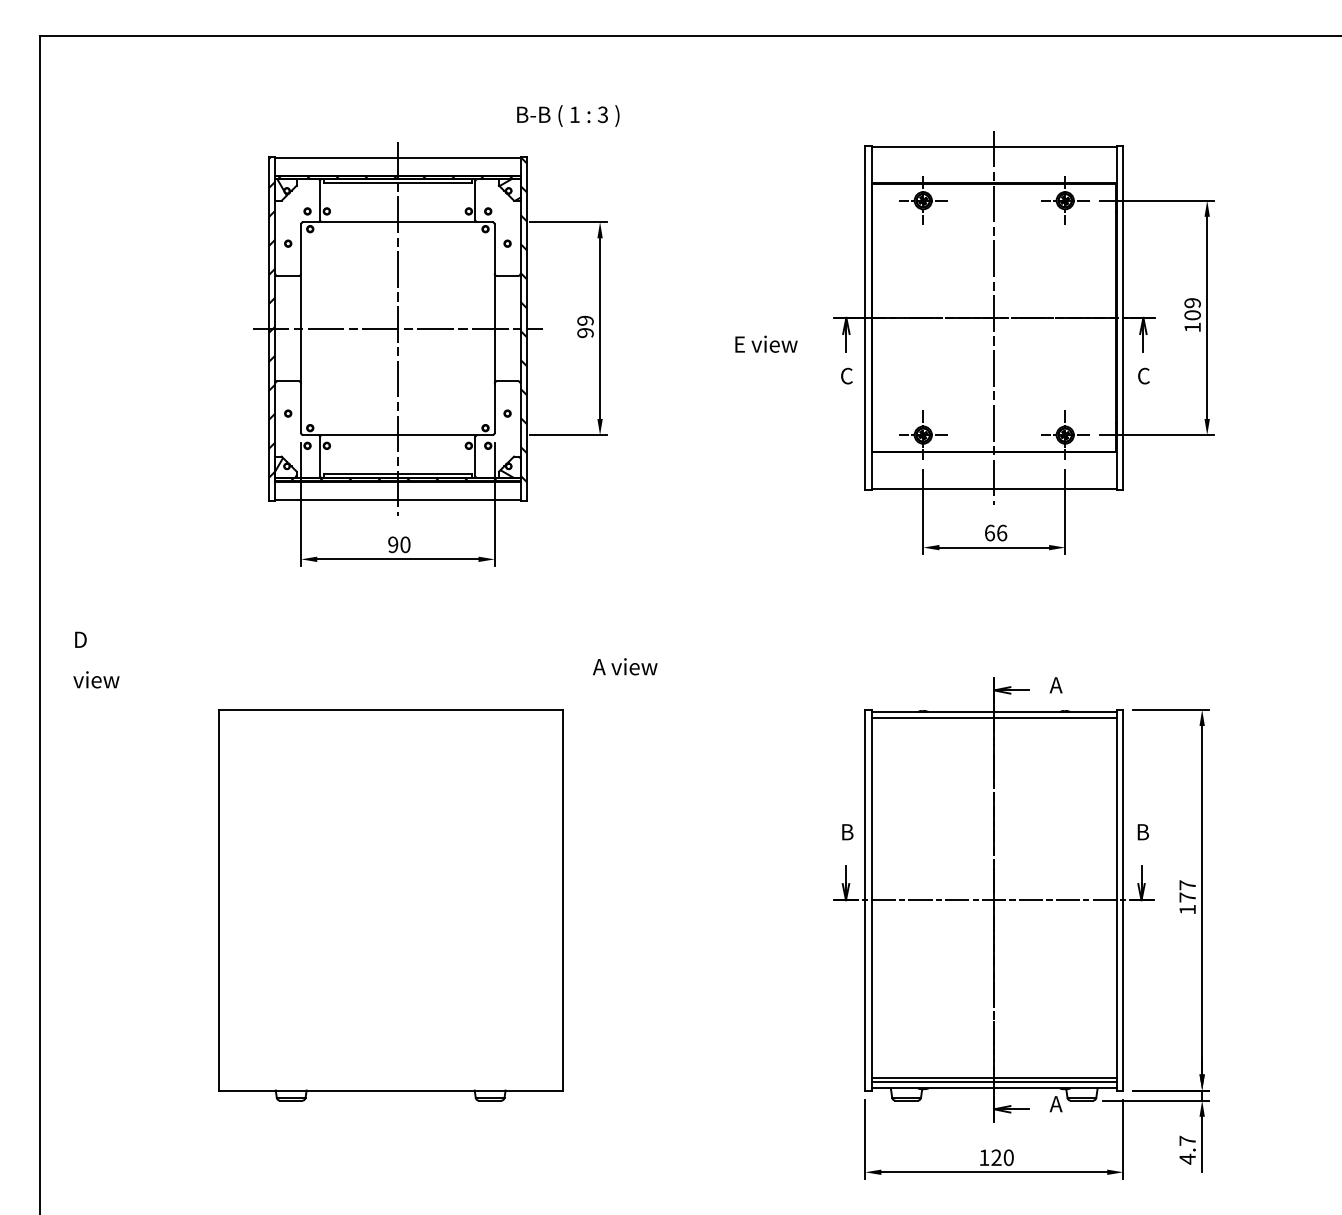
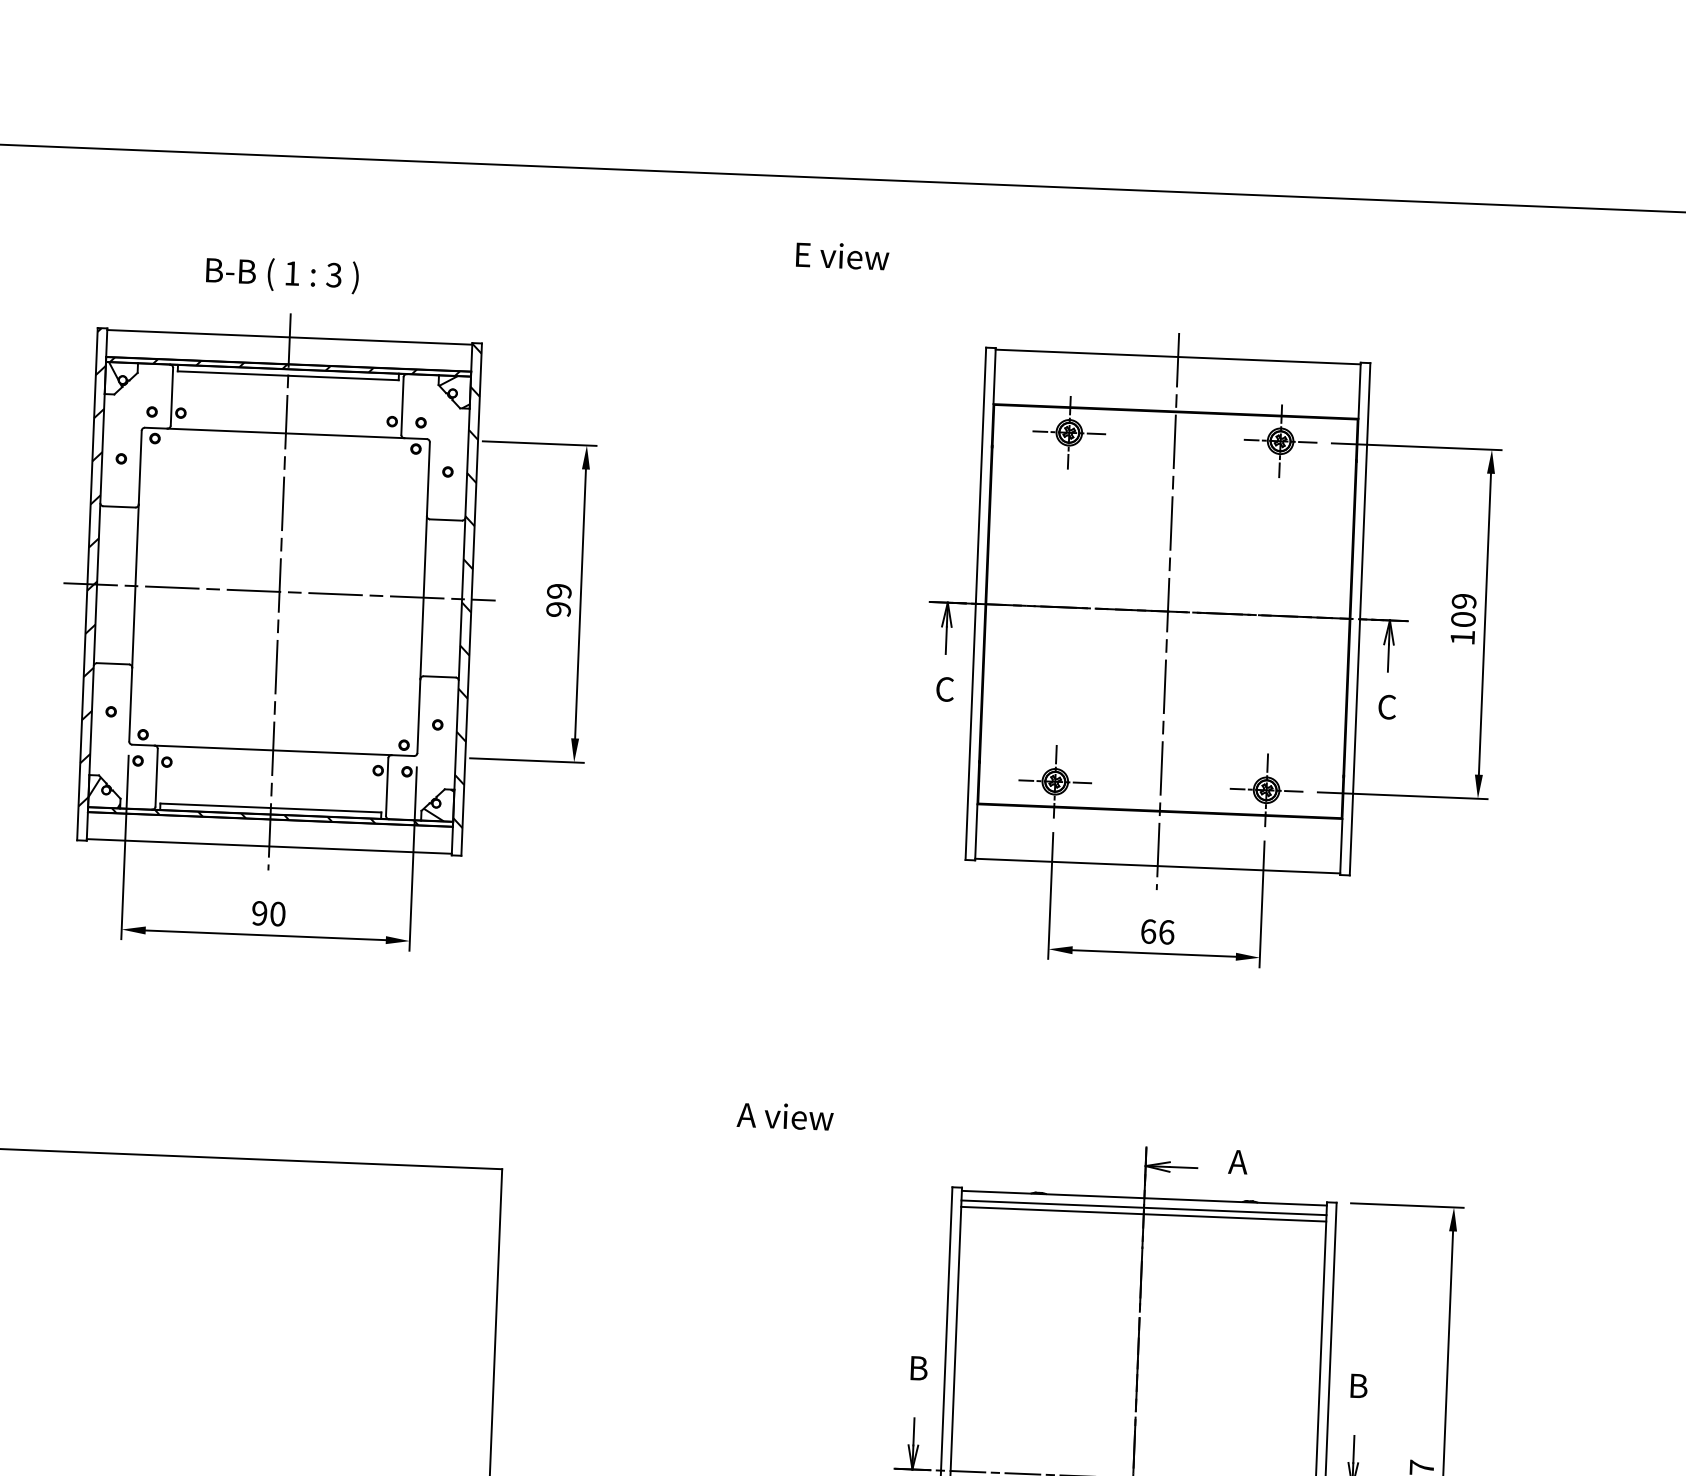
text: (568, 115) -> (282, 274), moved
text: (766, 343) -> (842, 254), moved
text: (625, 666) -> (785, 1115), moved
line: (993, 722) -> (1142, 1213), added

